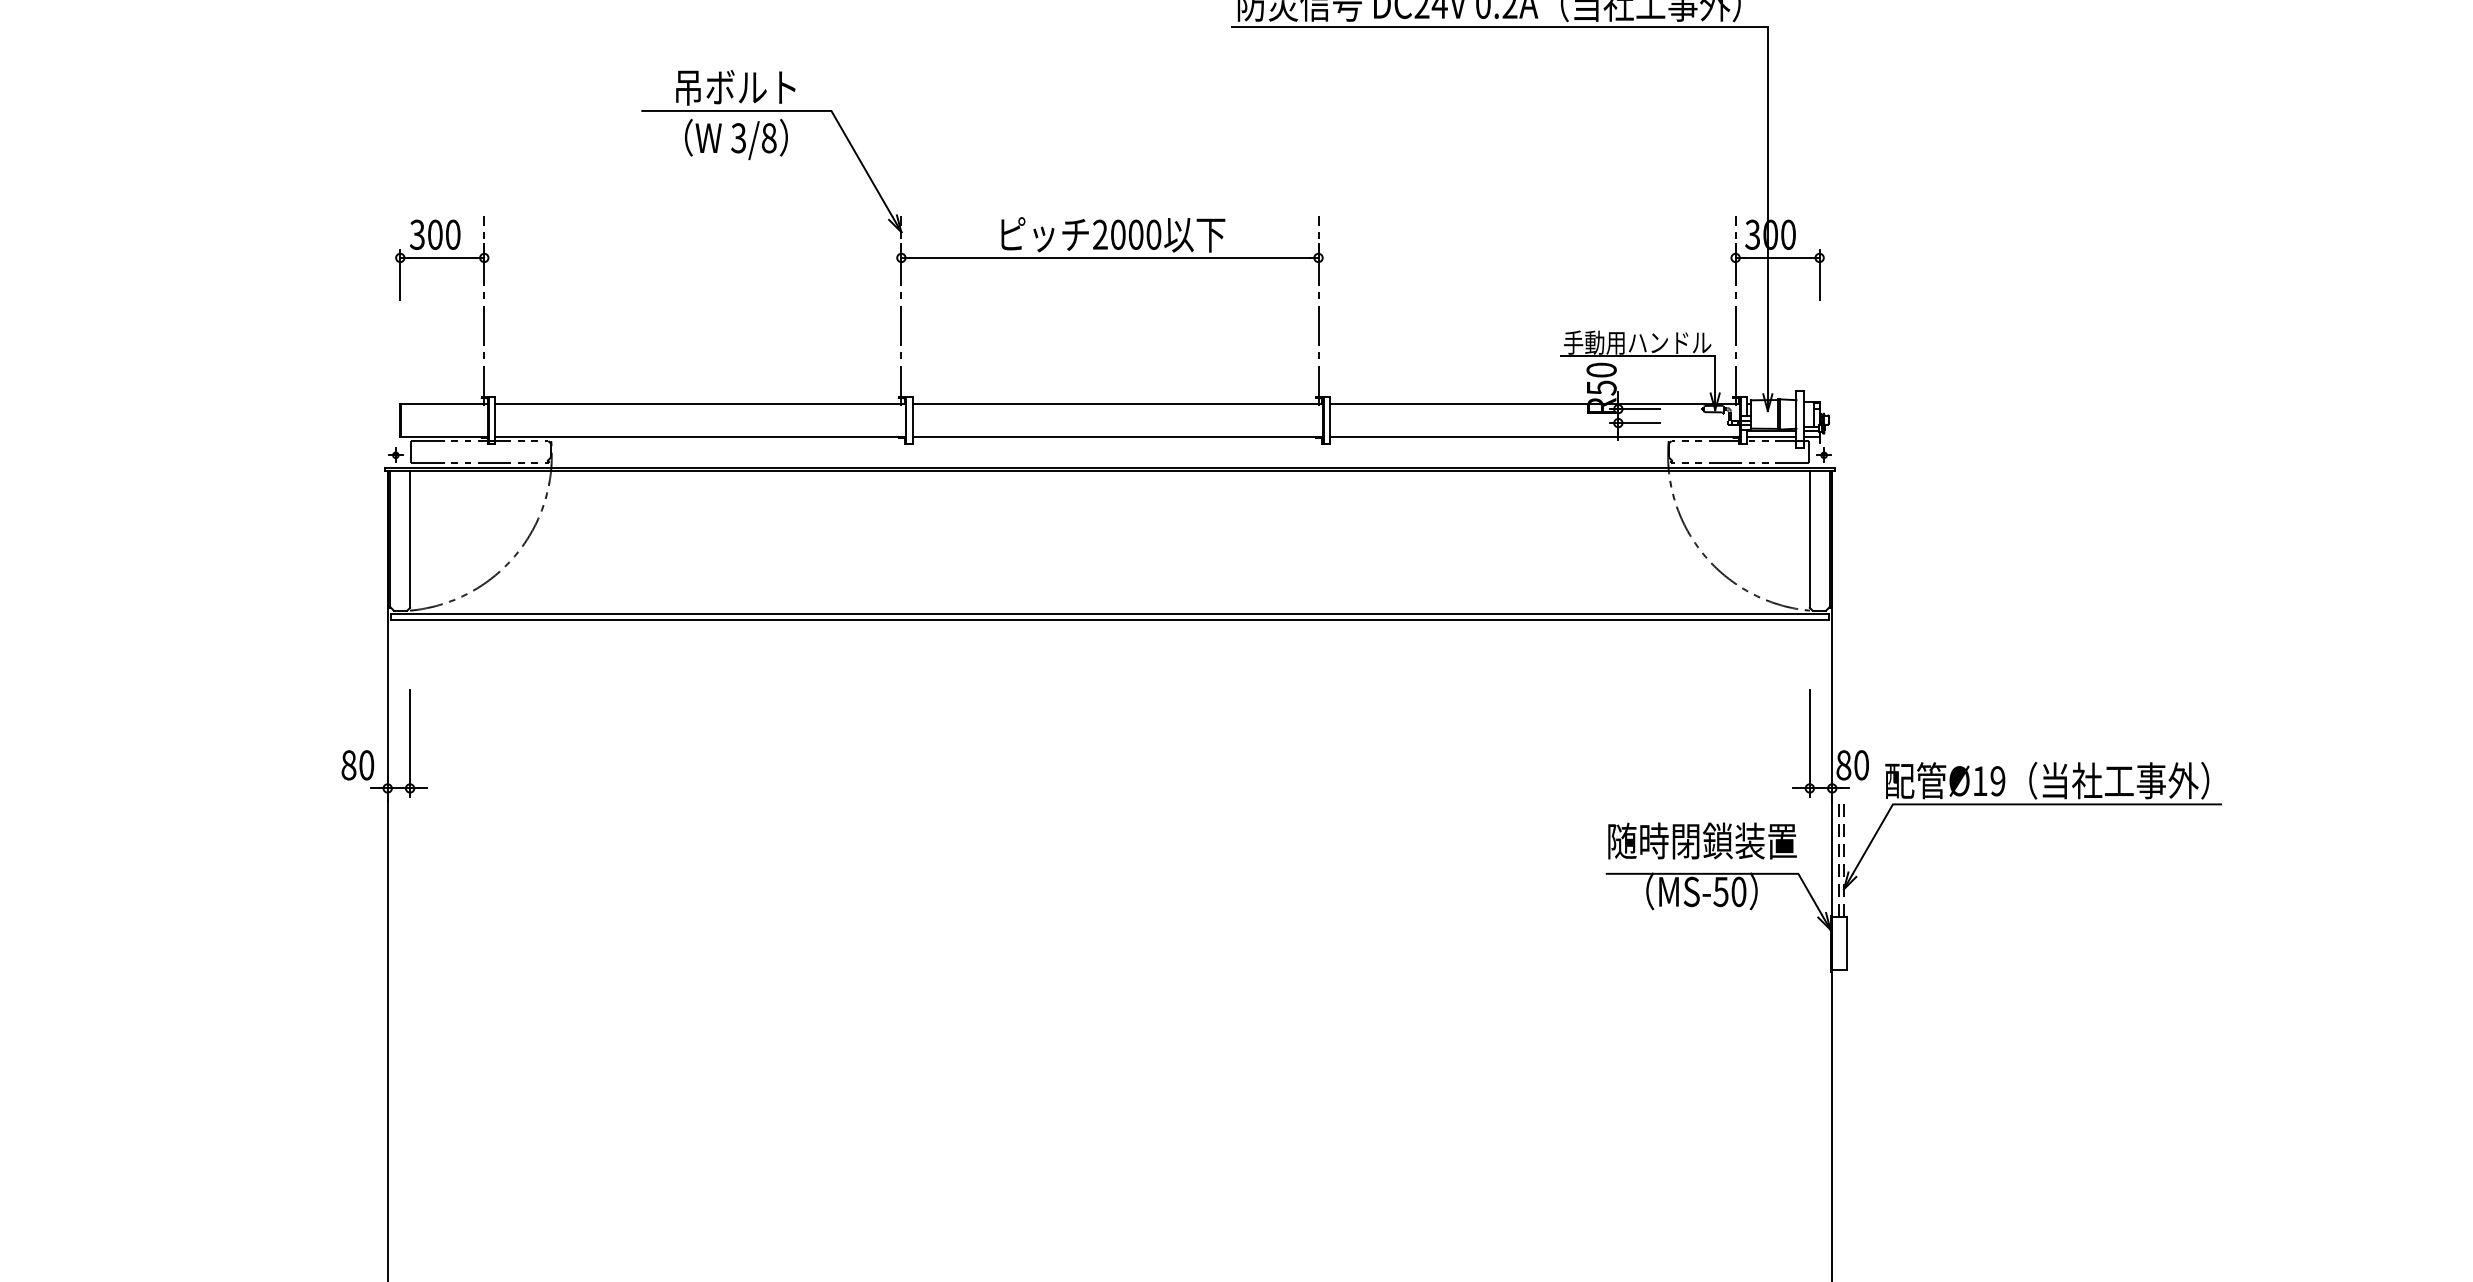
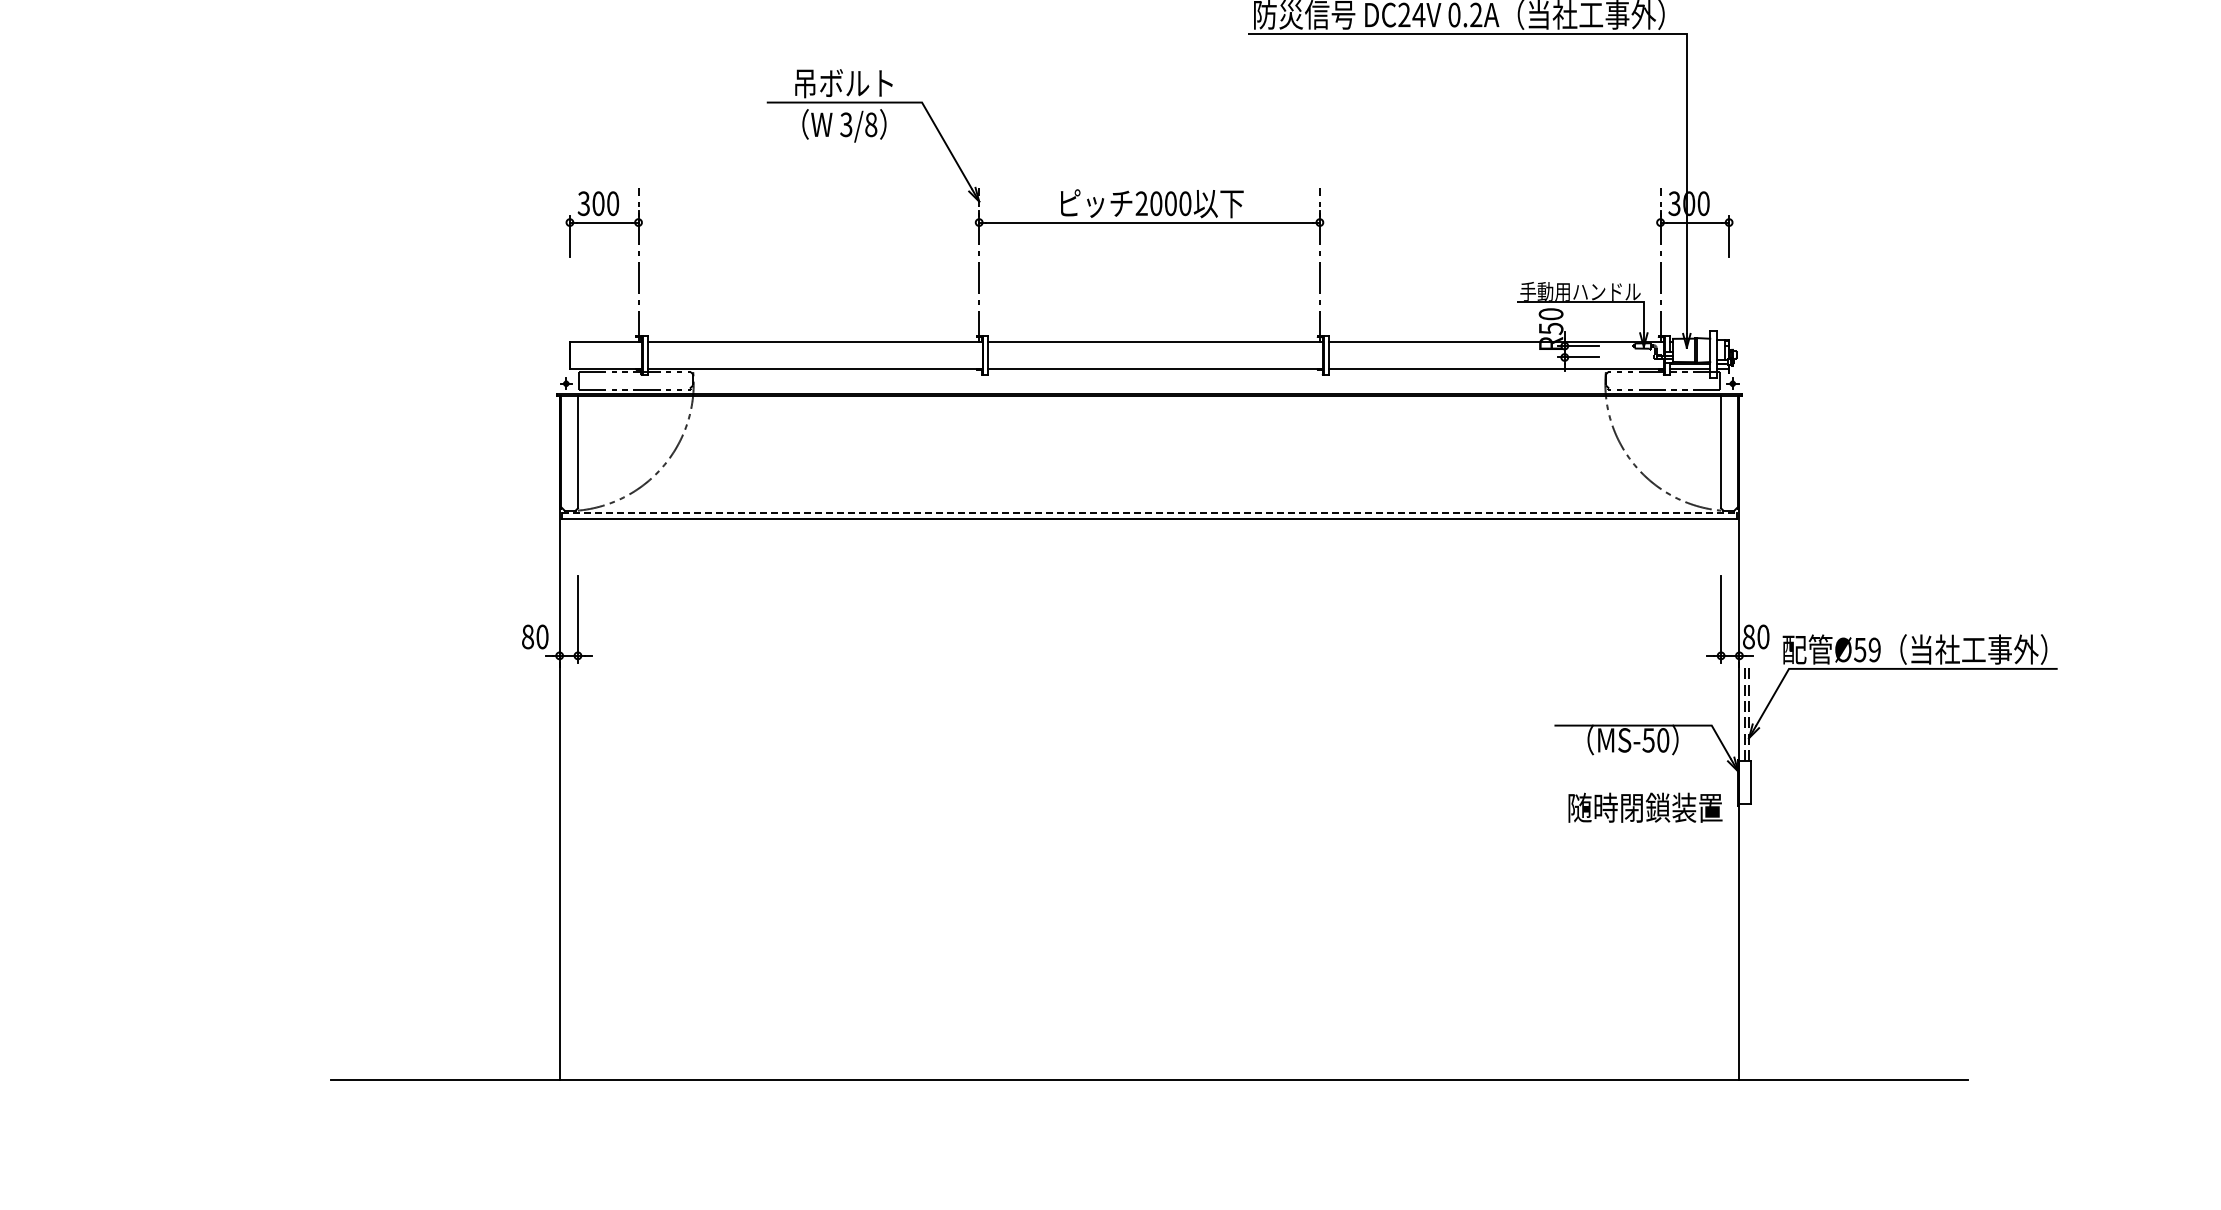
line: (1109, 614) -> (1149, 513), solid -> dashed
text: (1980, 781) -> (1860, 650), Ø19 -> Ø59
text: (1702, 840) -> (1645, 807), moved

